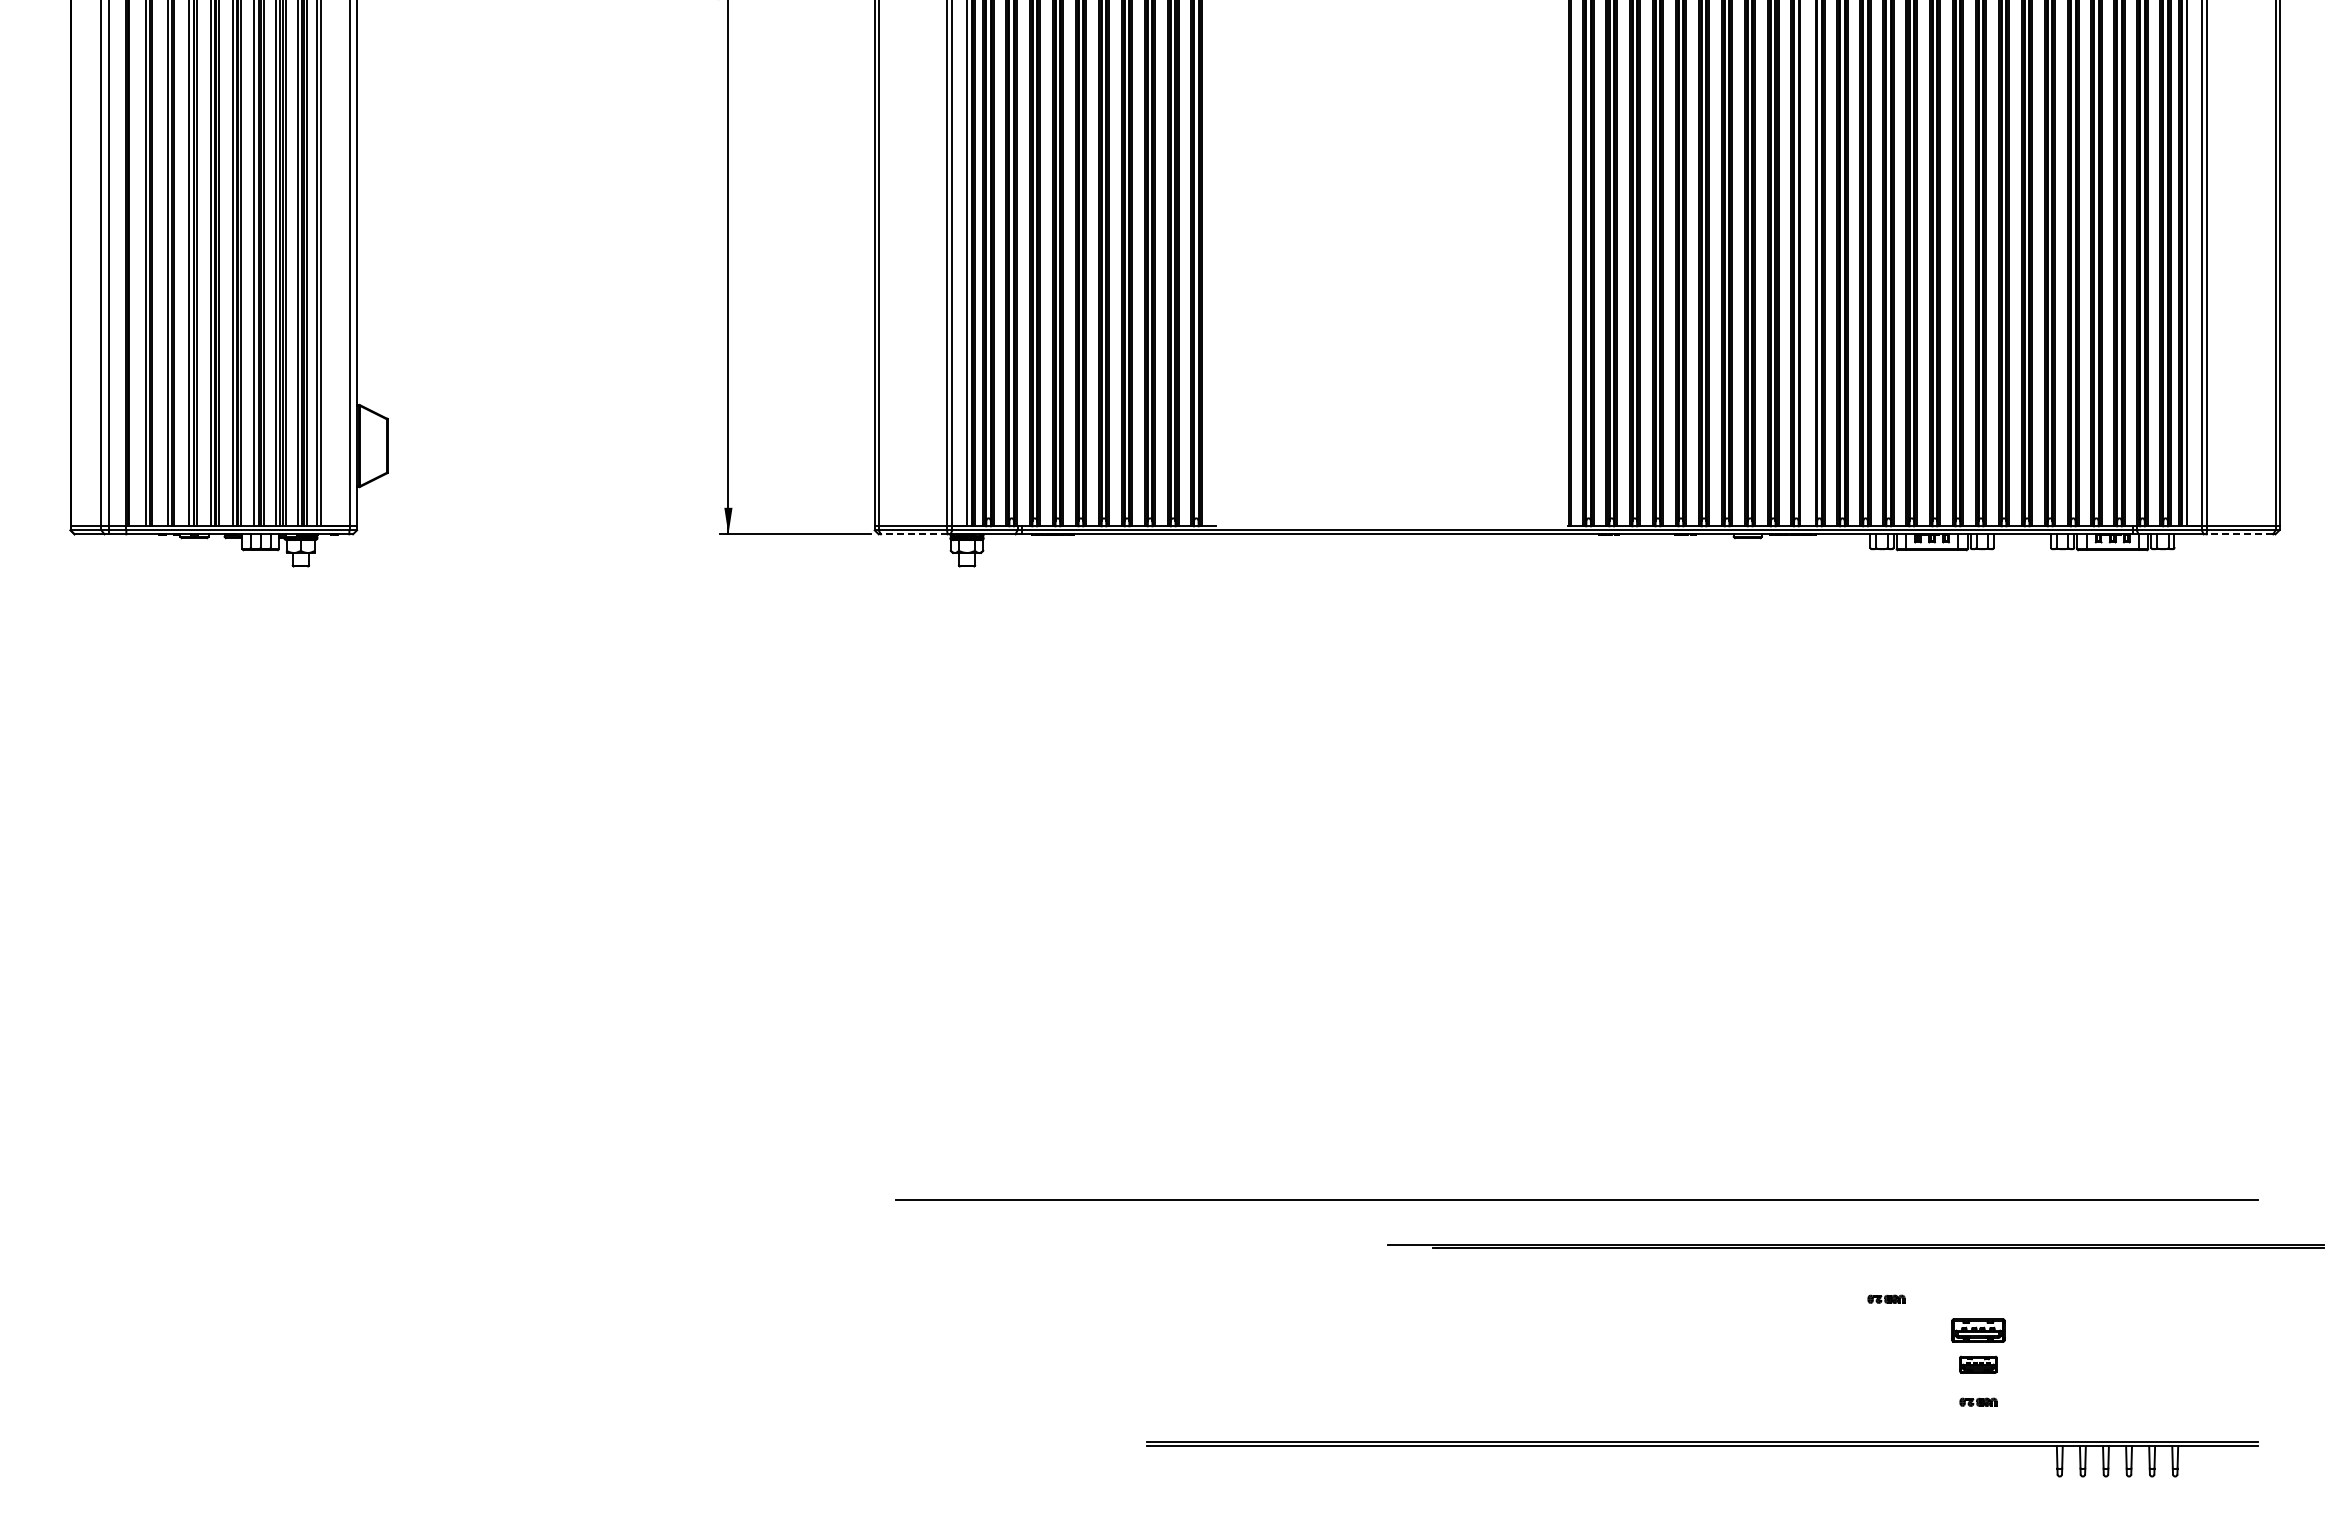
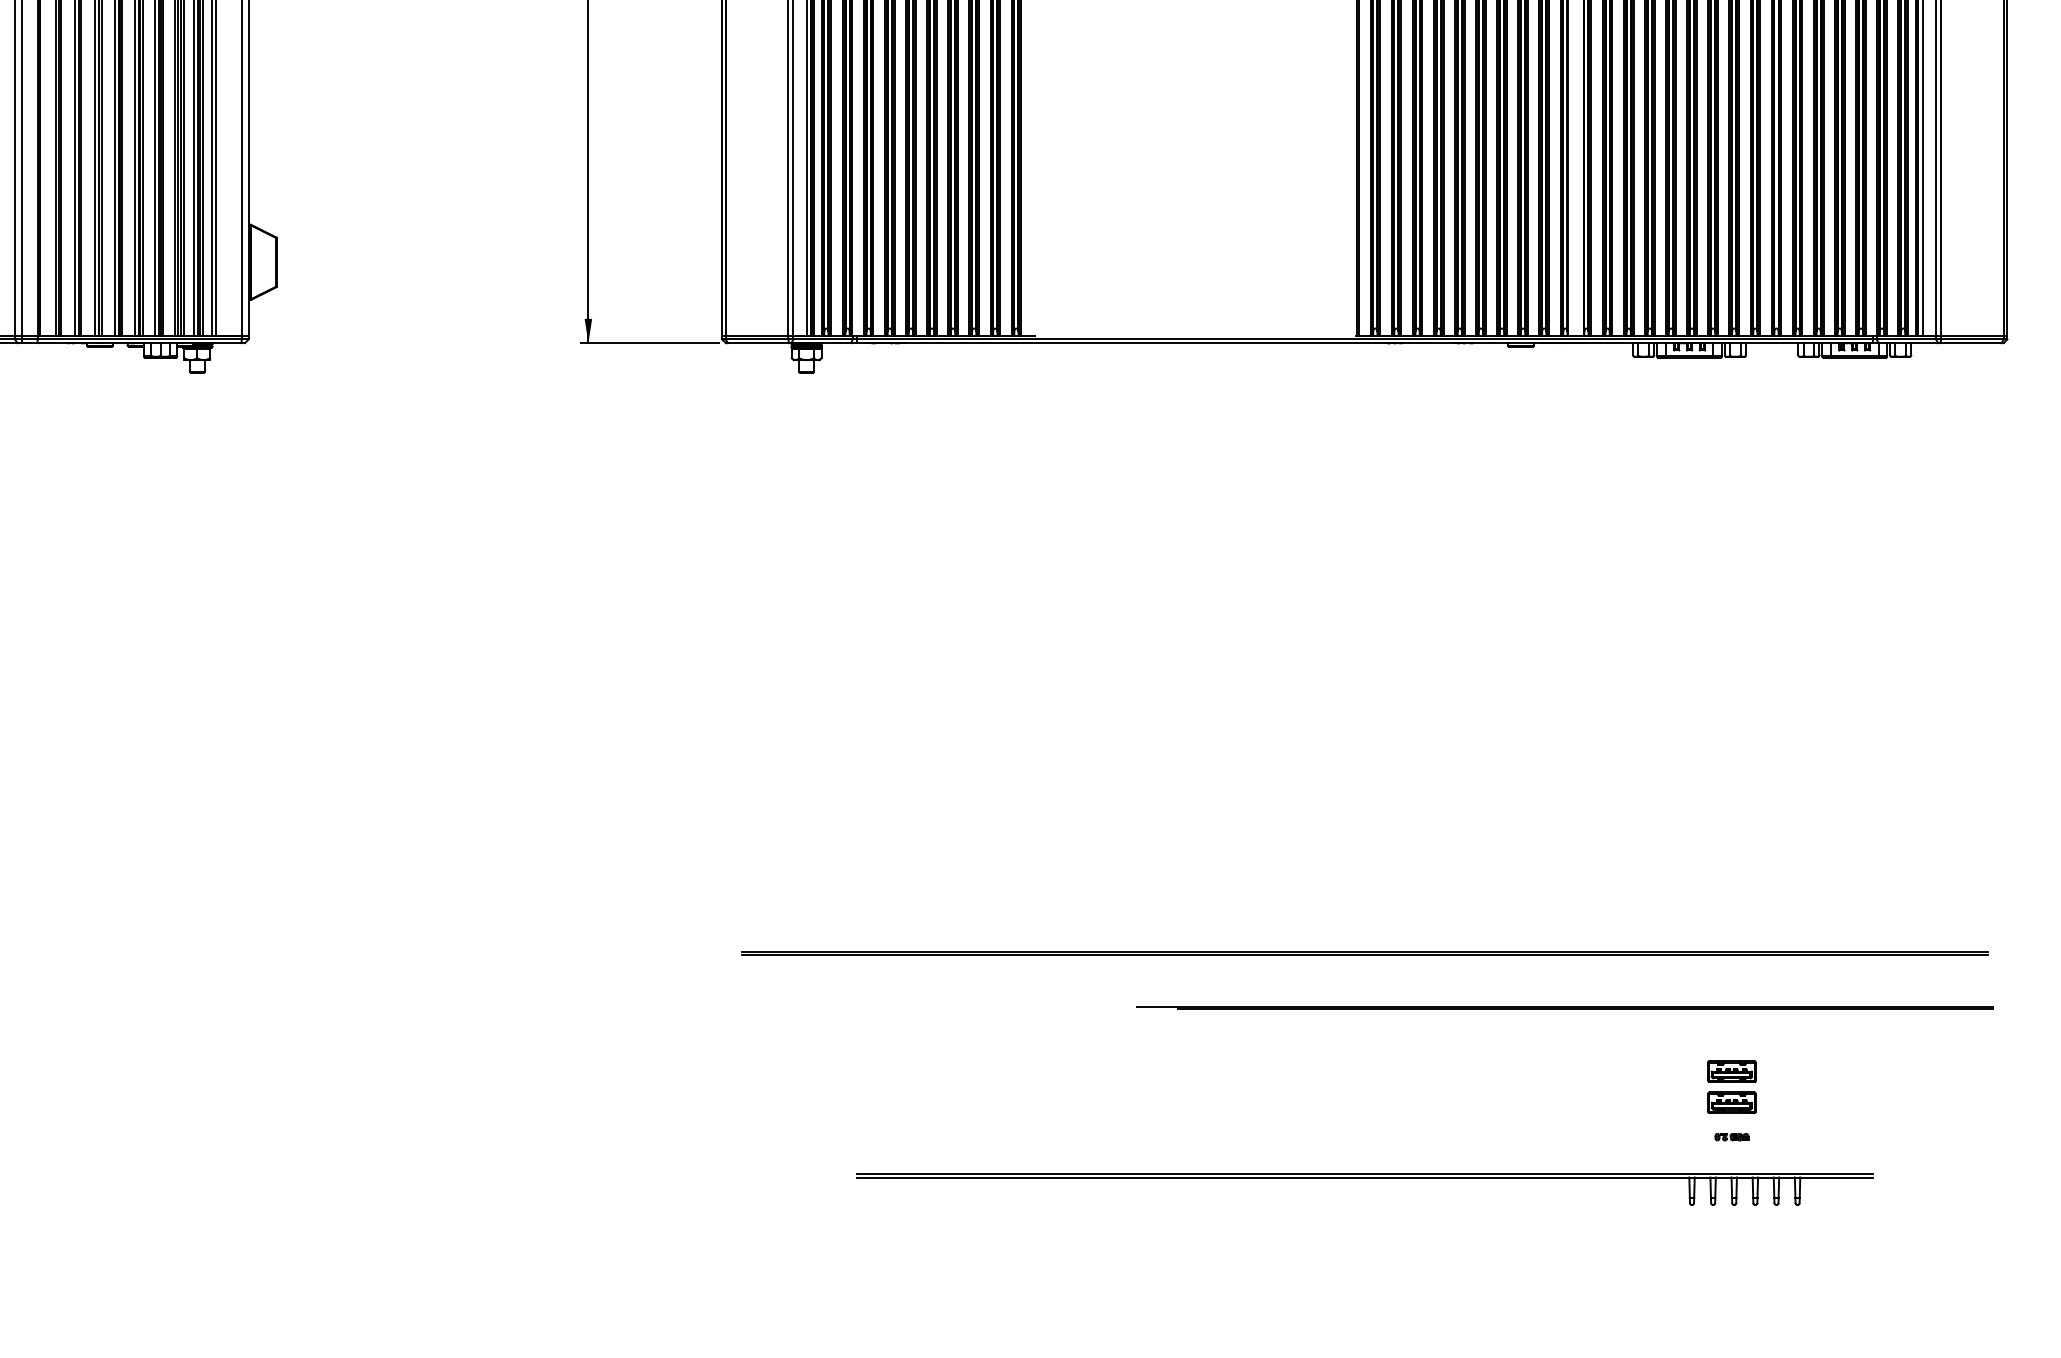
line: (913, 534) -> (757, 343), dashed -> solid
line: (2239, 534) -> (1970, 343), dashed -> solid
line: (1576, 1203) -> (1364, 955), added
line: (1855, 1245) -> (1564, 1007), moved
part: (1886, 1298) -> (1647, 1042), removed
part: (1978, 1364) -> (1731, 1102), size x1.43
part: (1702, 1446) -> (1365, 1177), moved

